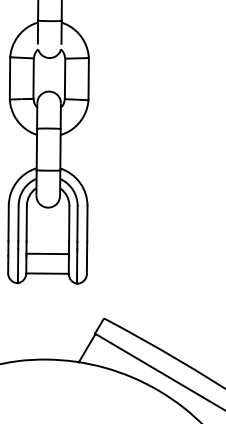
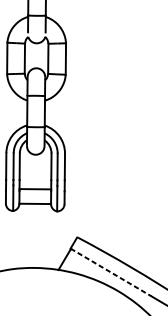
line: (149, 365) -> (111, 272), solid -> dashed

